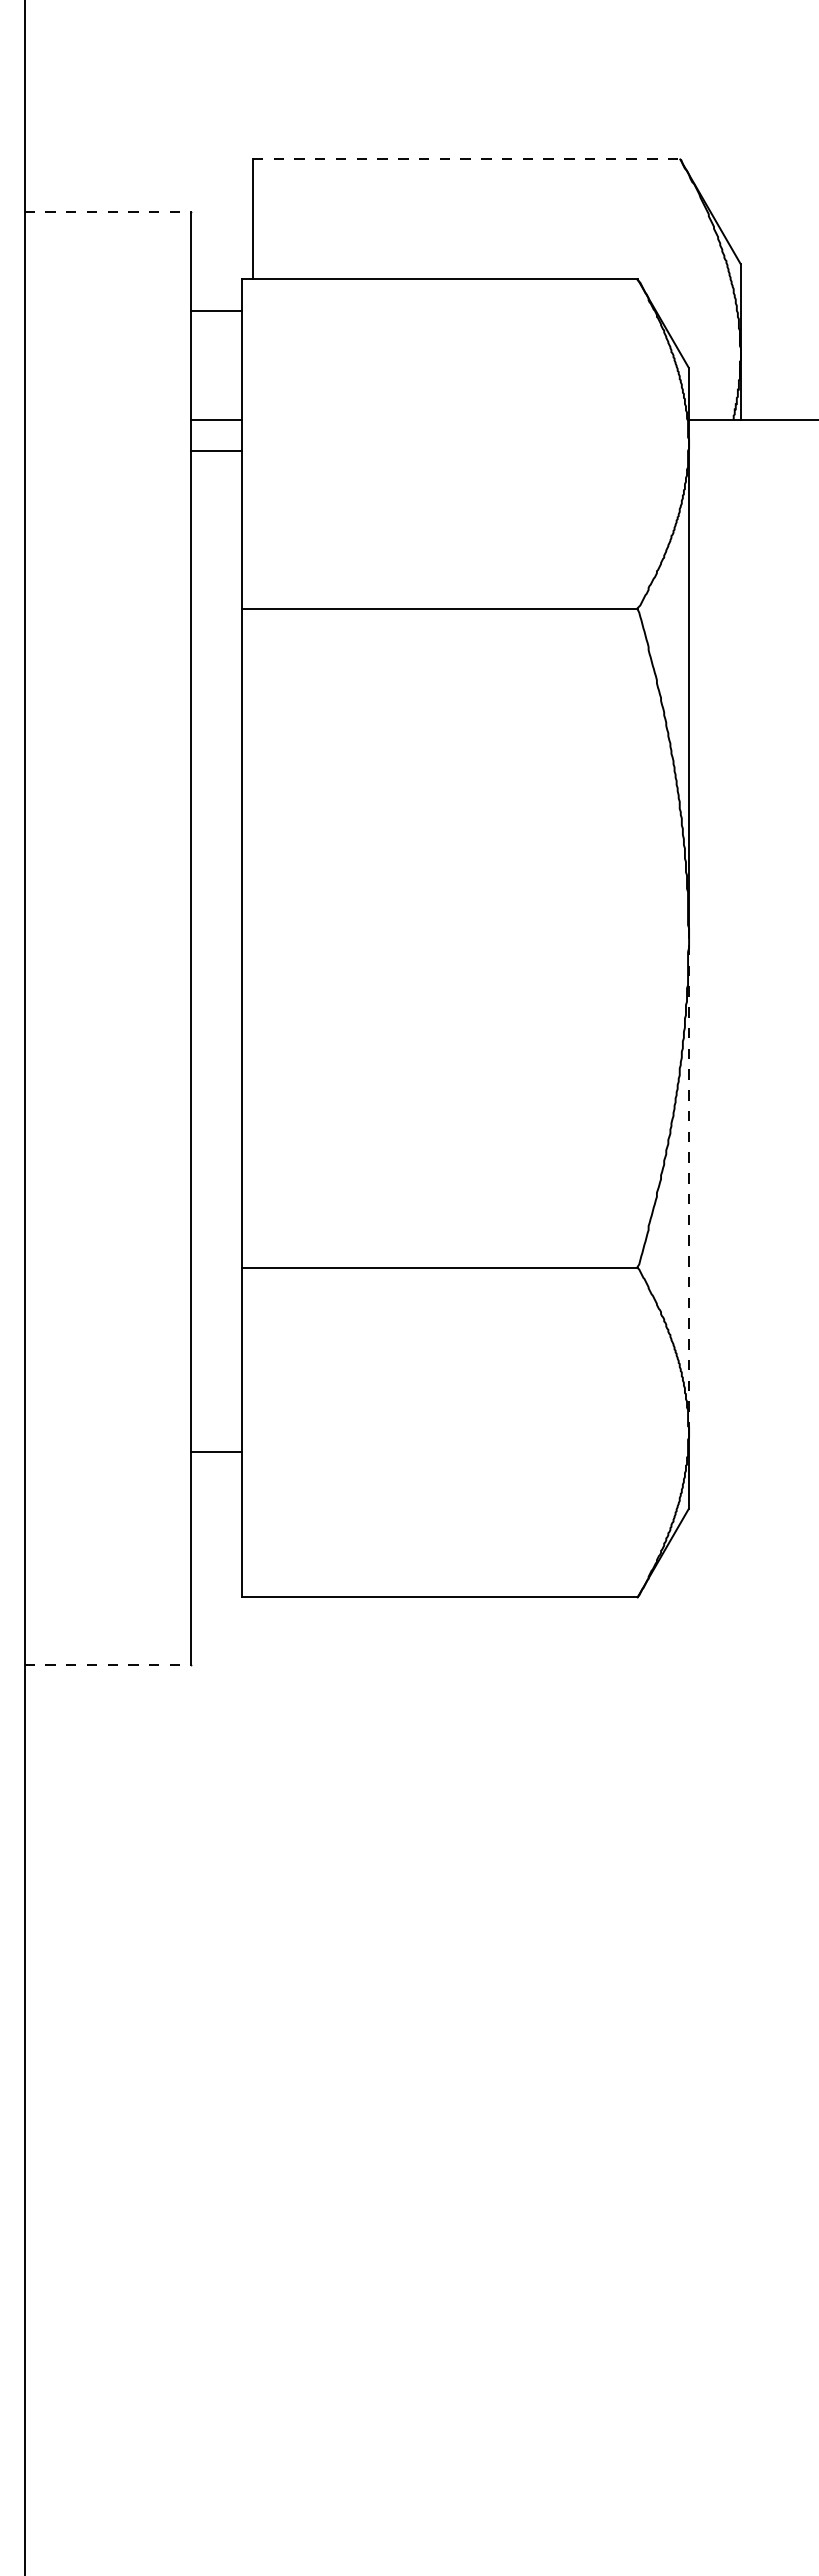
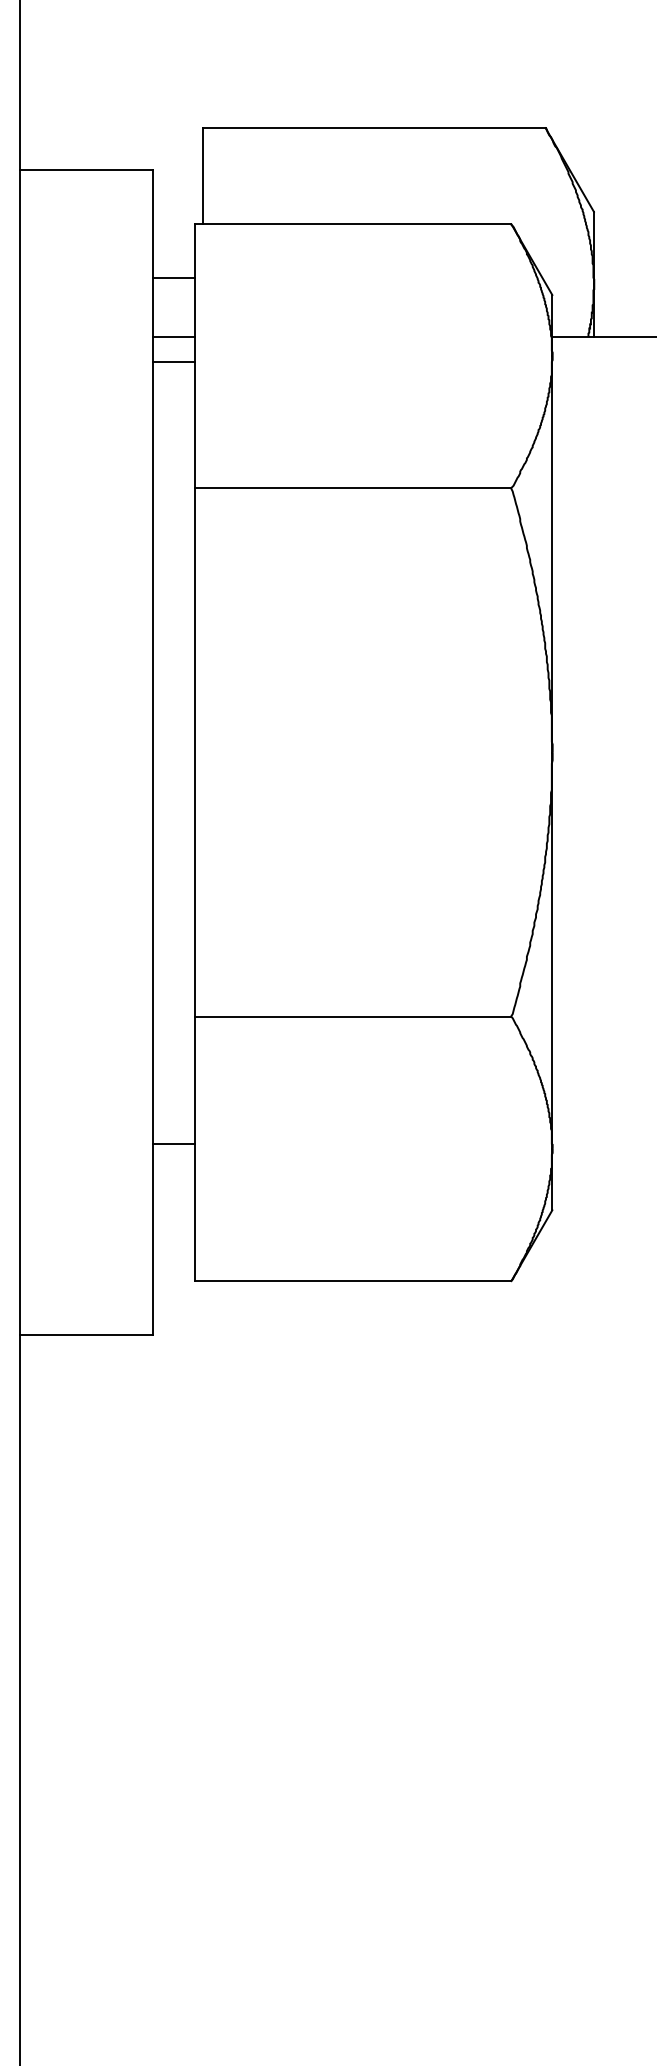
line: (466, 159) -> (374, 128), dashed -> solid
line: (108, 211) -> (87, 169), dashed -> solid
line: (216, 310) -> (173, 278), moved
line: (688, 1184) -> (552, 950), dashed -> solid
line: (216, 1452) -> (173, 1144), moved
line: (108, 1664) -> (87, 1334), dashed -> solid

